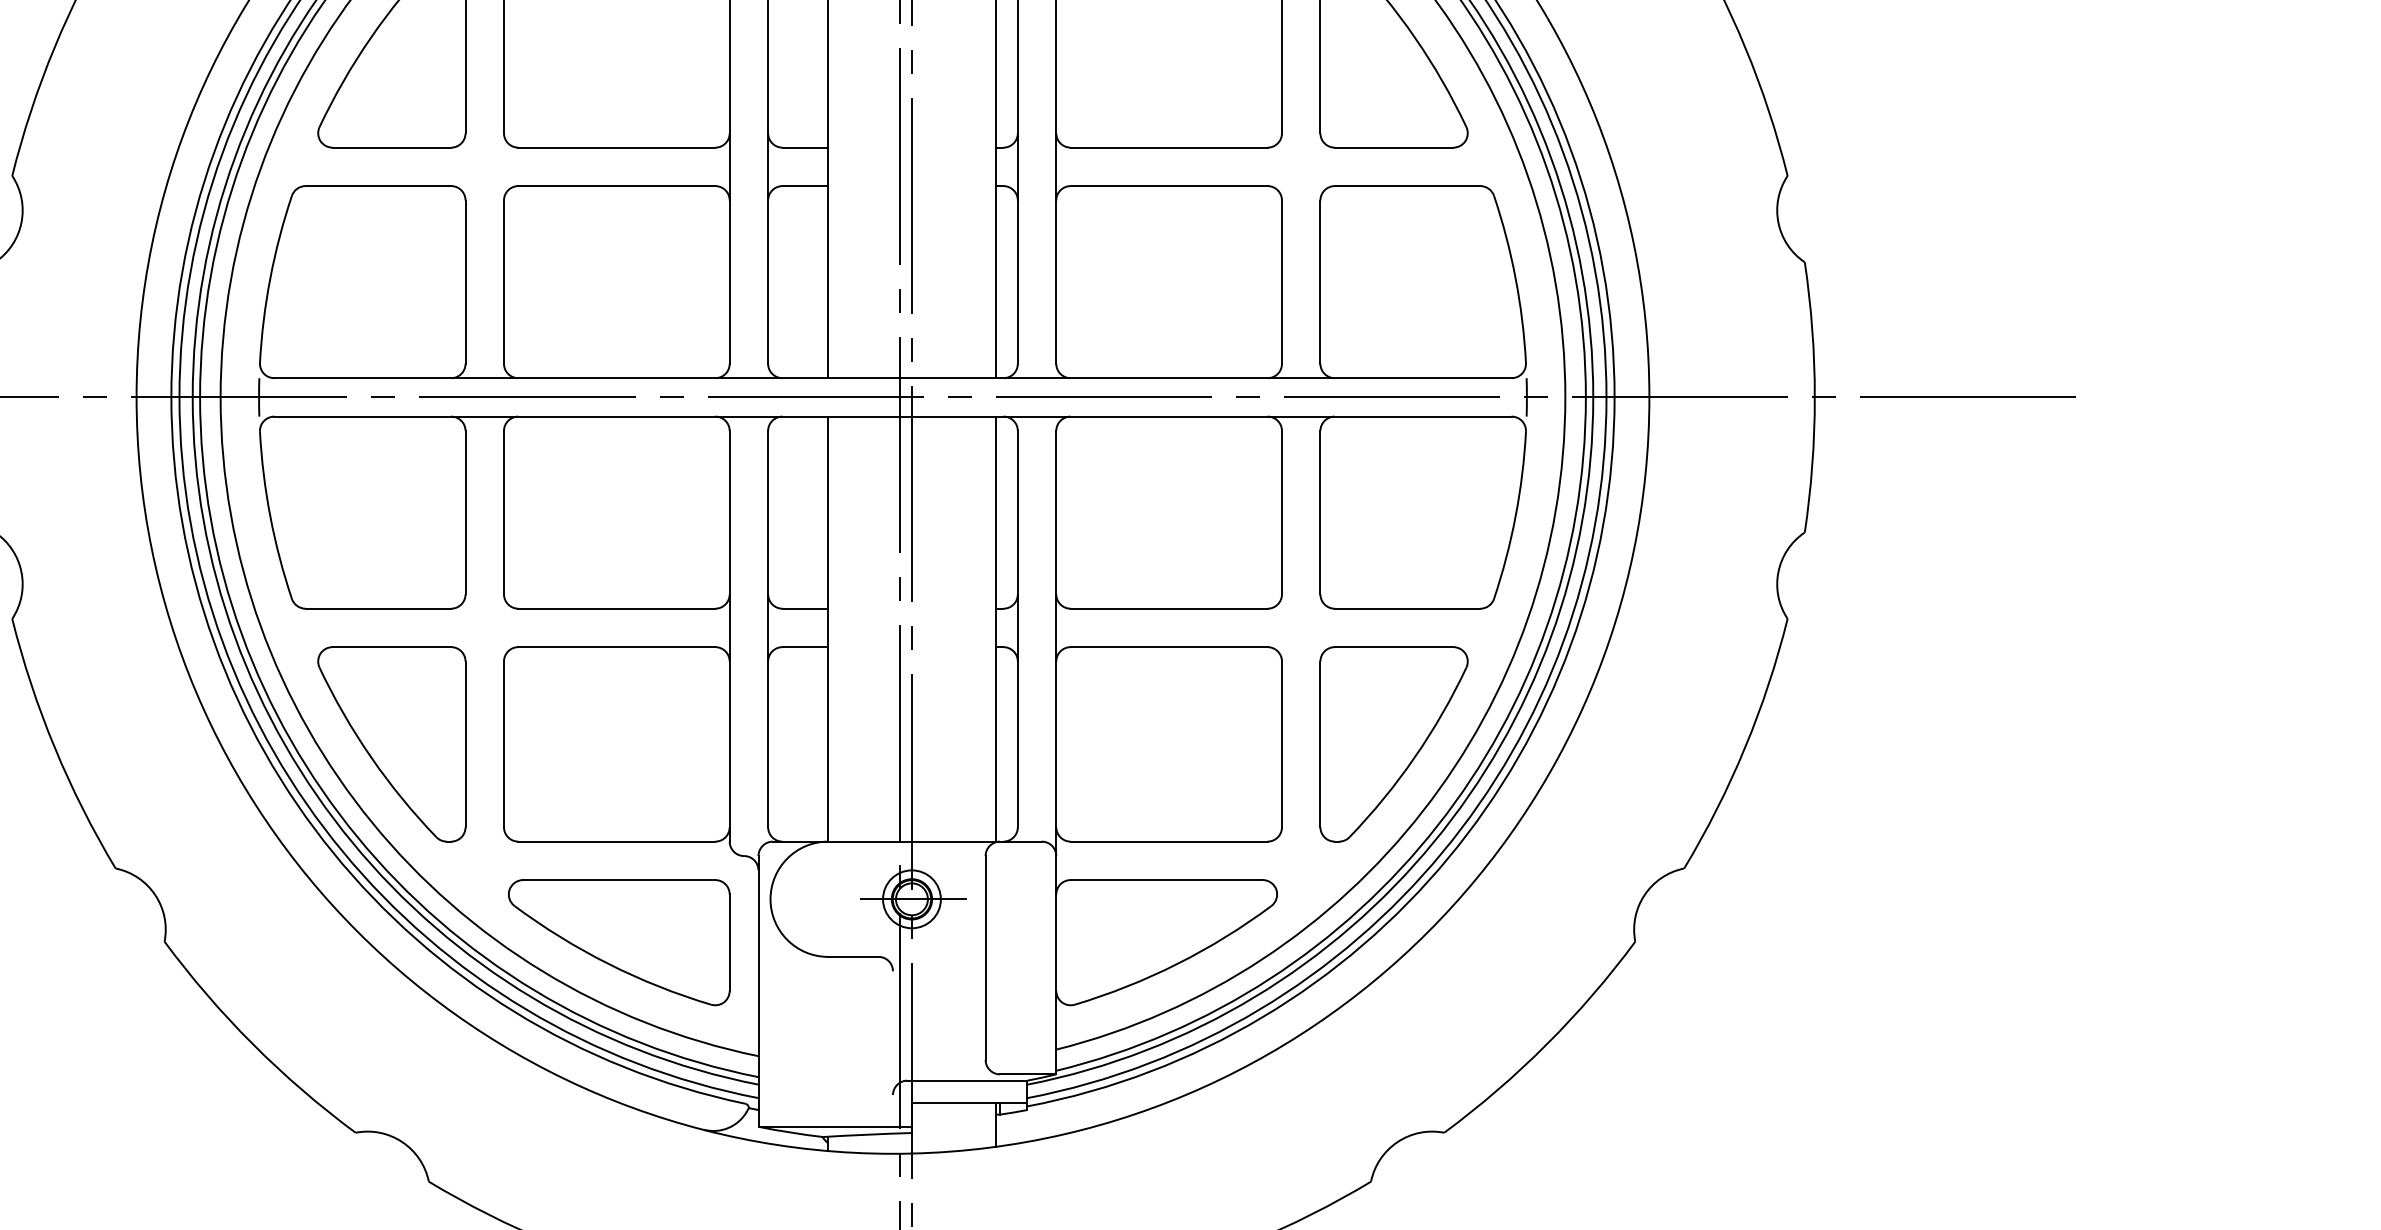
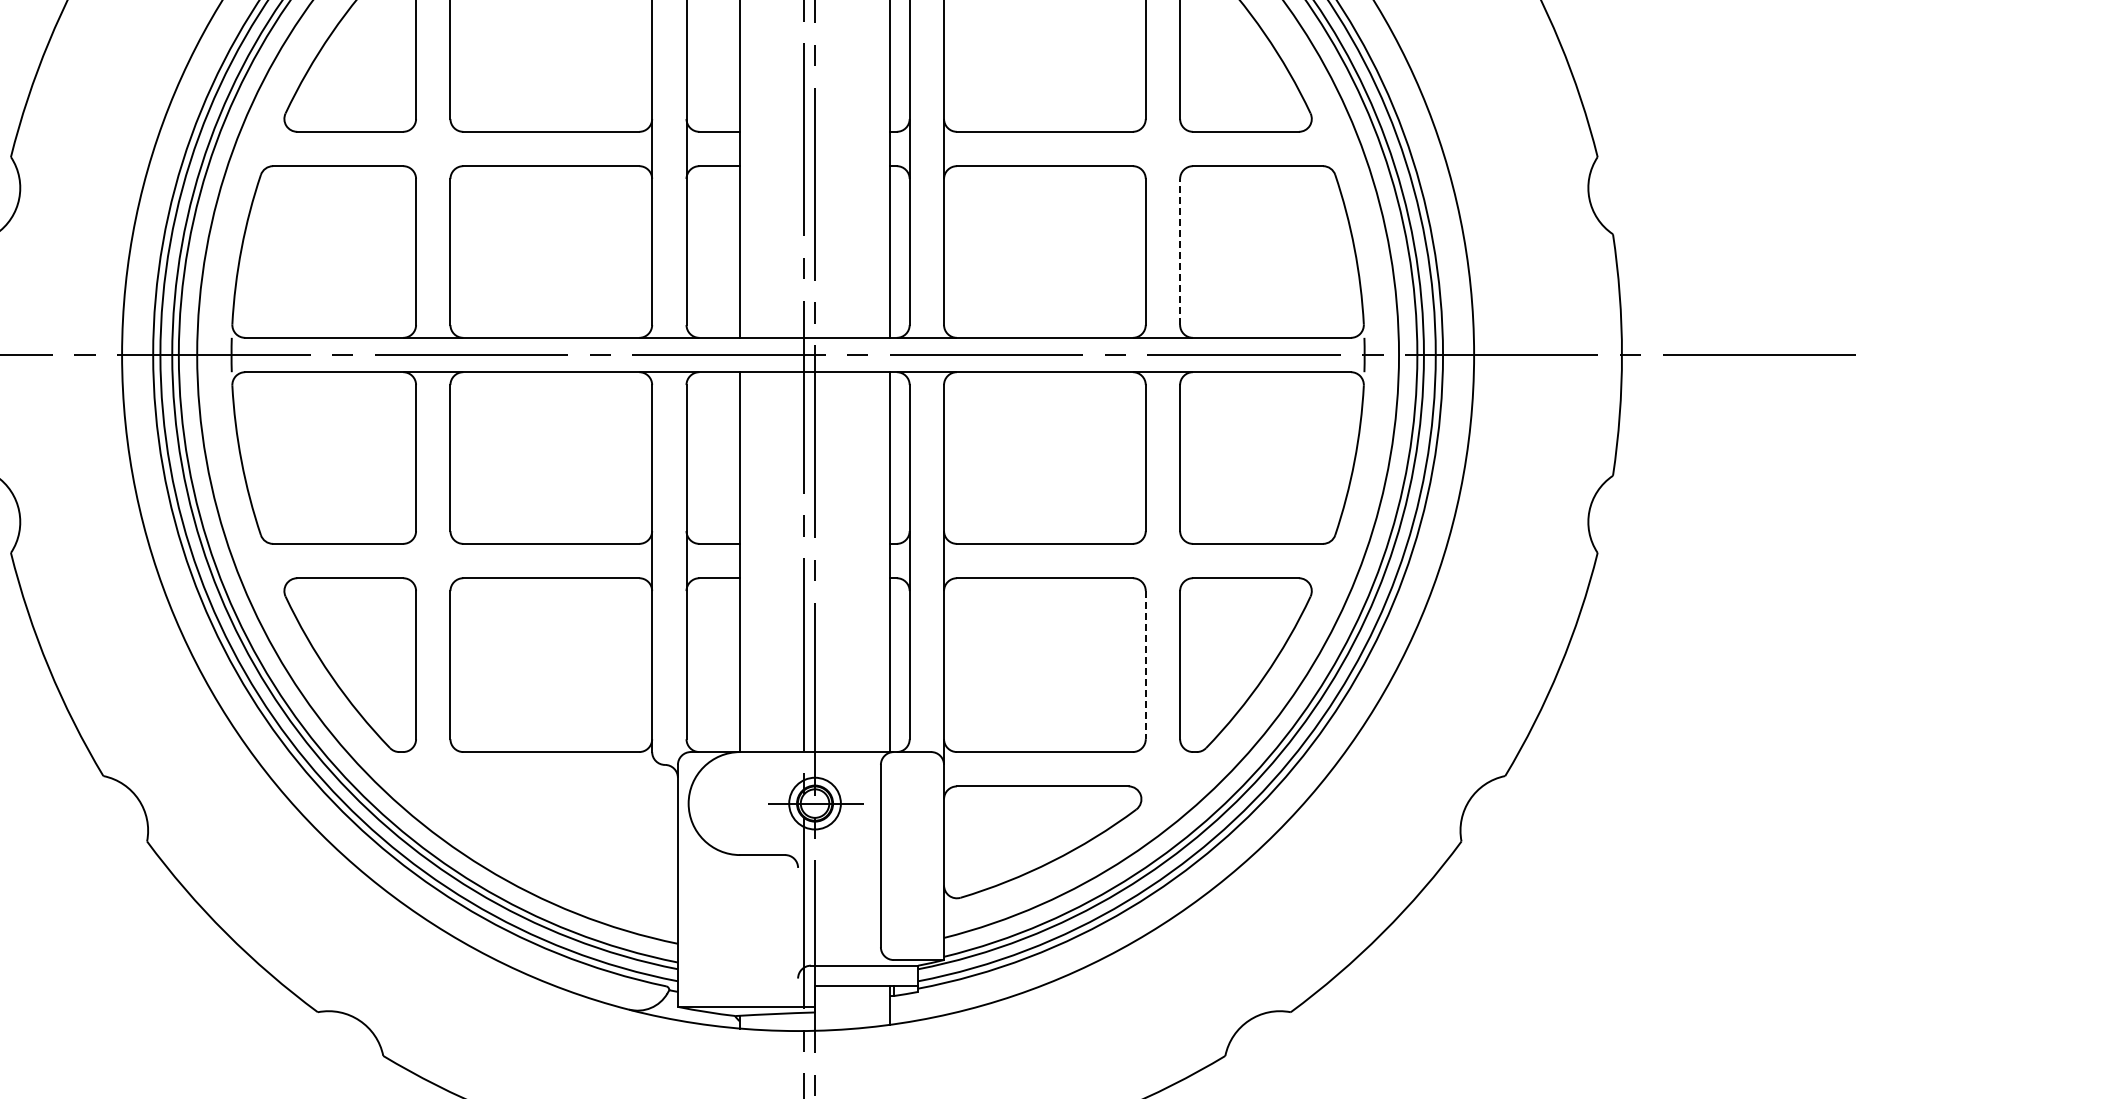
line: (1320, 282) -> (1180, 252), solid -> dashed
line: (1281, 744) -> (1145, 665), solid -> dashed
part: (619, 942) -> (553, 842), removed

